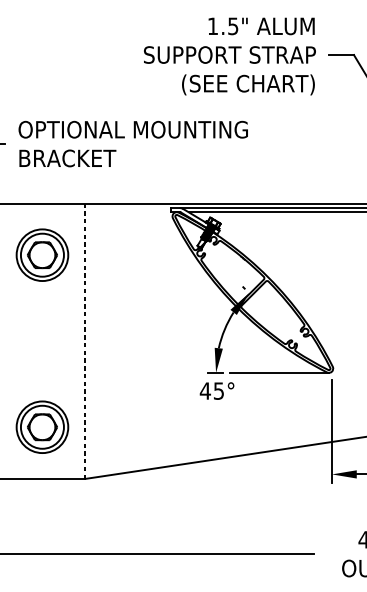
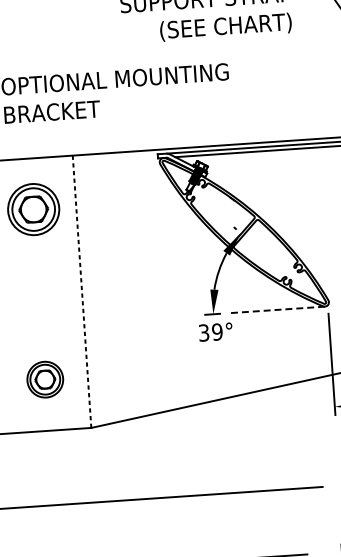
line: (279, 372) -> (276, 309), solid -> dashed
text: (211, 390) -> (210, 331), 45° -> 39°
part: (42, 426) -> (45, 379), size x0.7

